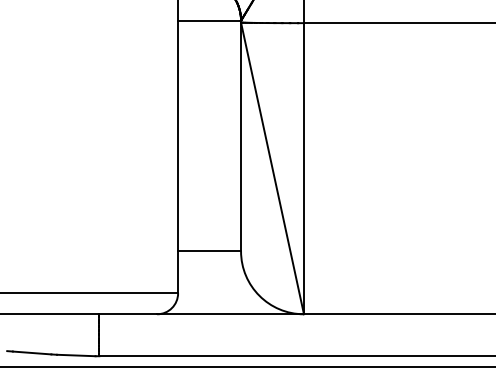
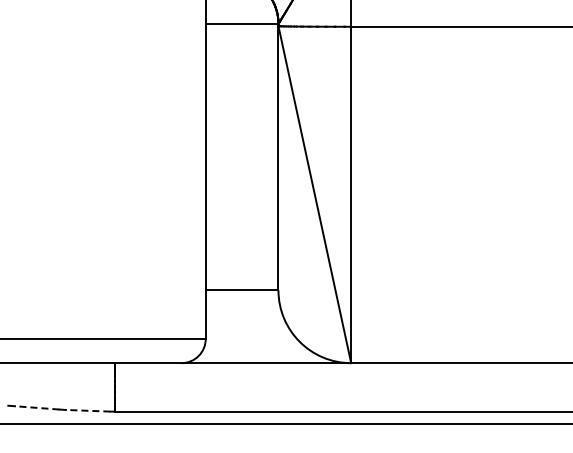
line: (31, 352) -> (36, 407), solid -> dashed
line: (75, 355) -> (87, 410), solid -> dashed

